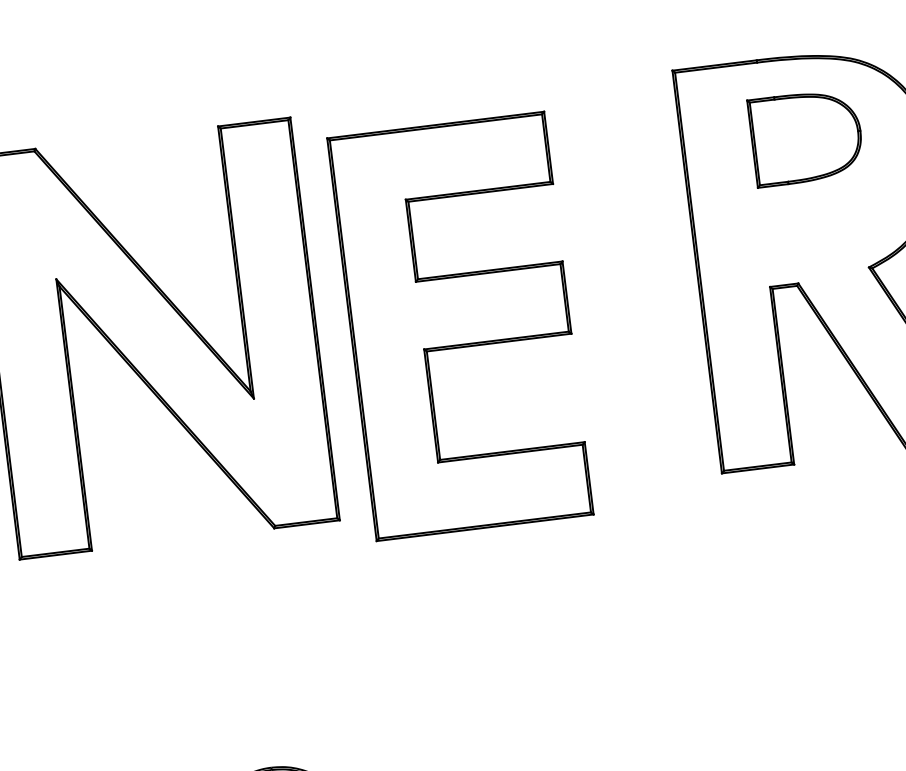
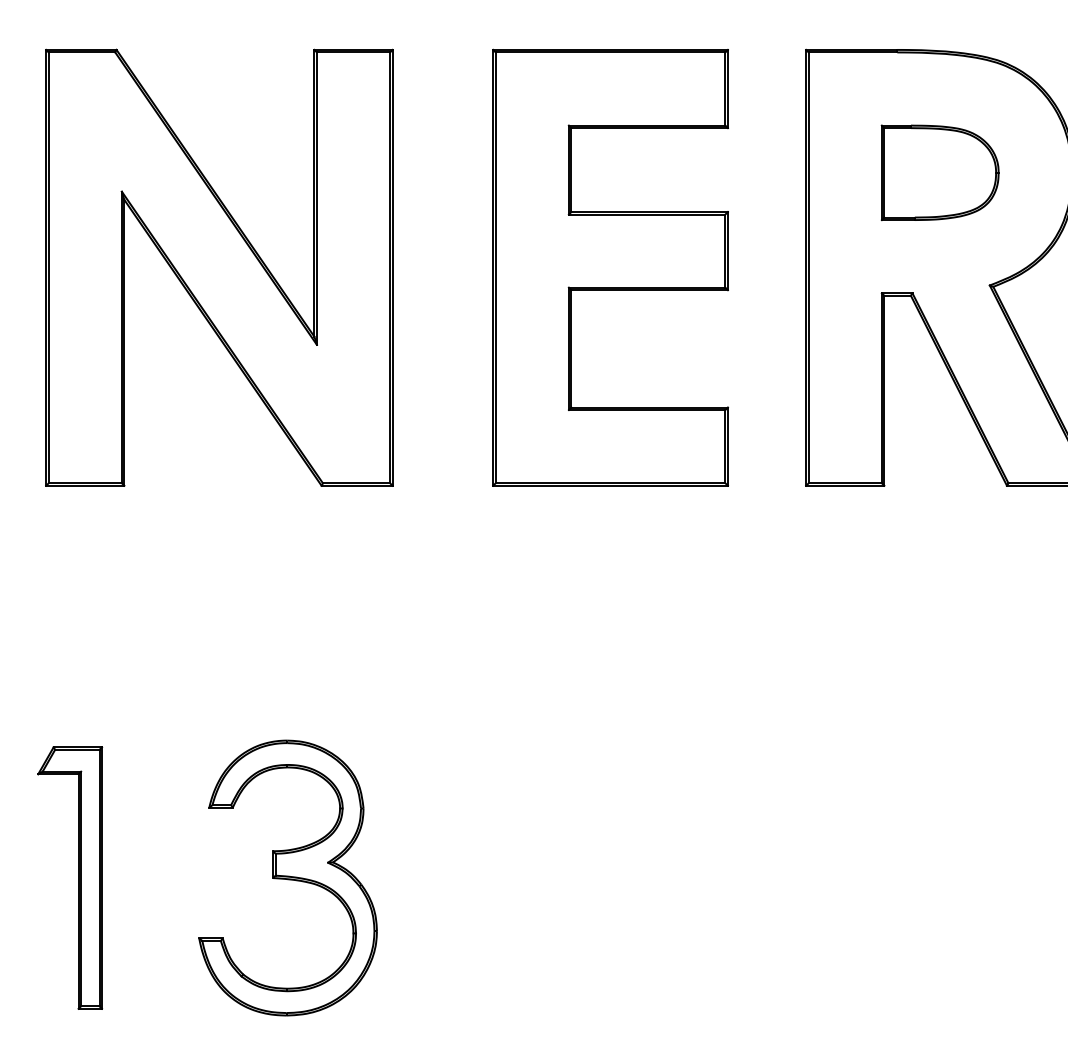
part: (805, 137) -> (939, 172), moved
part: (460, 326) -> (610, 267), moved

